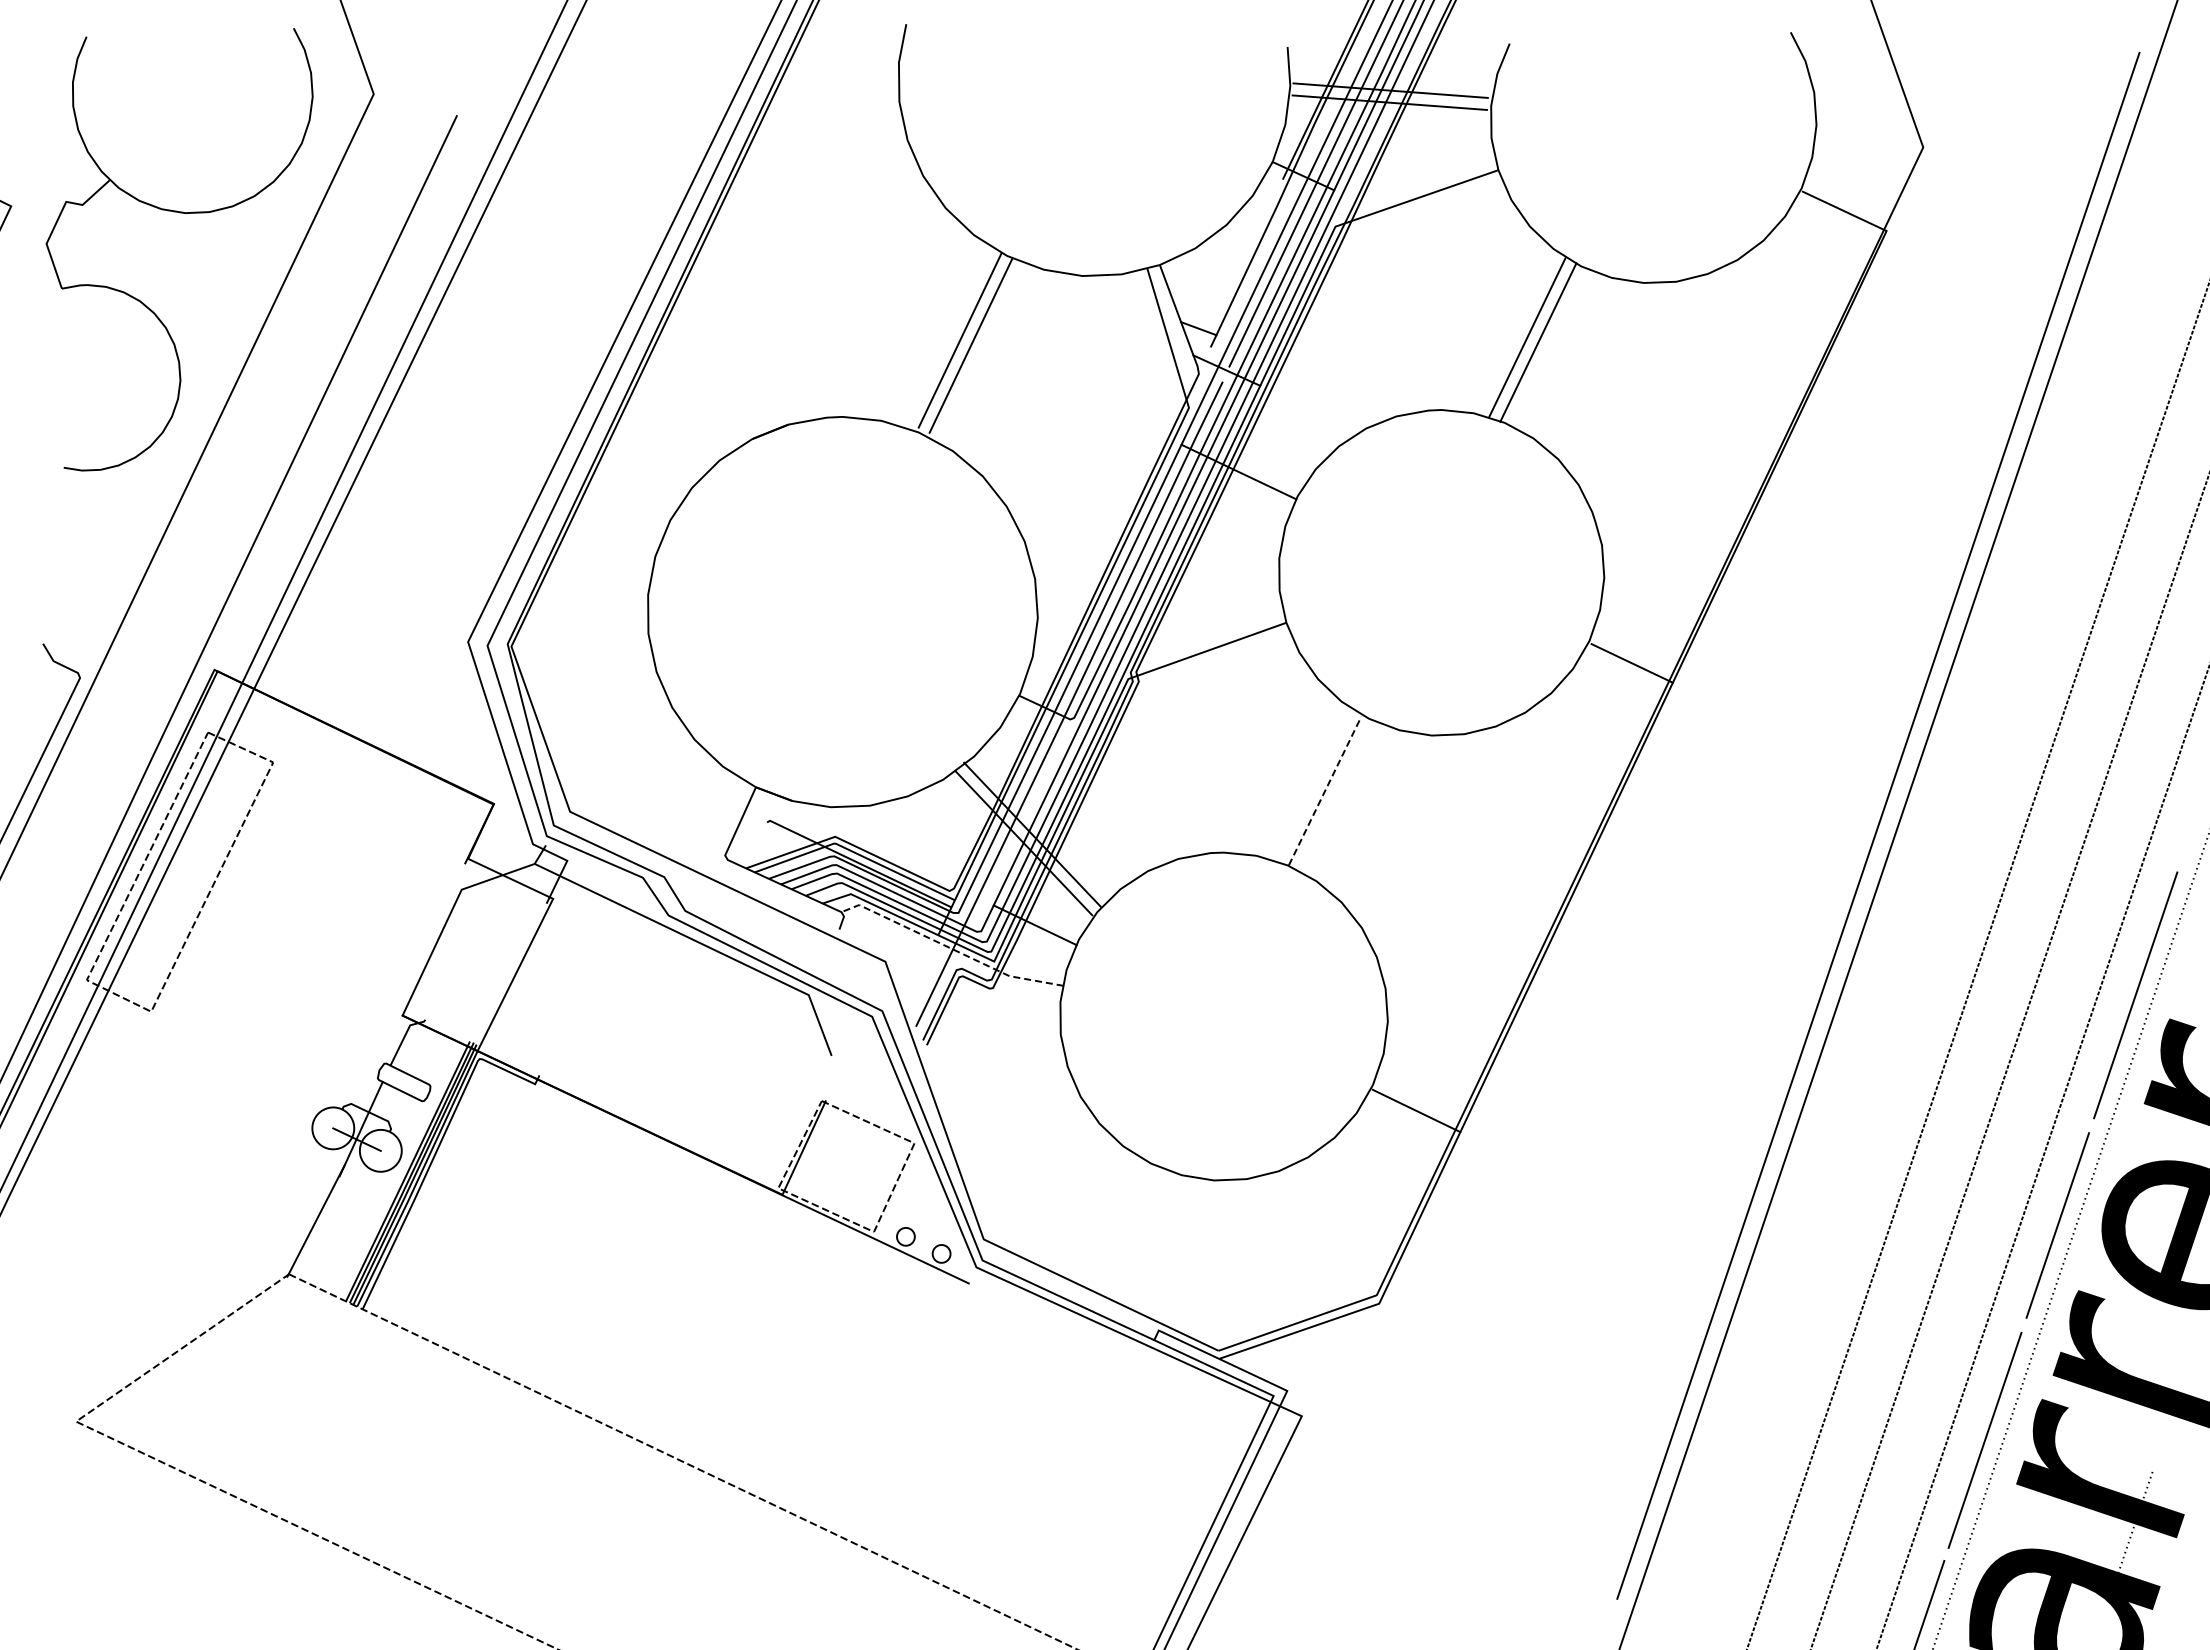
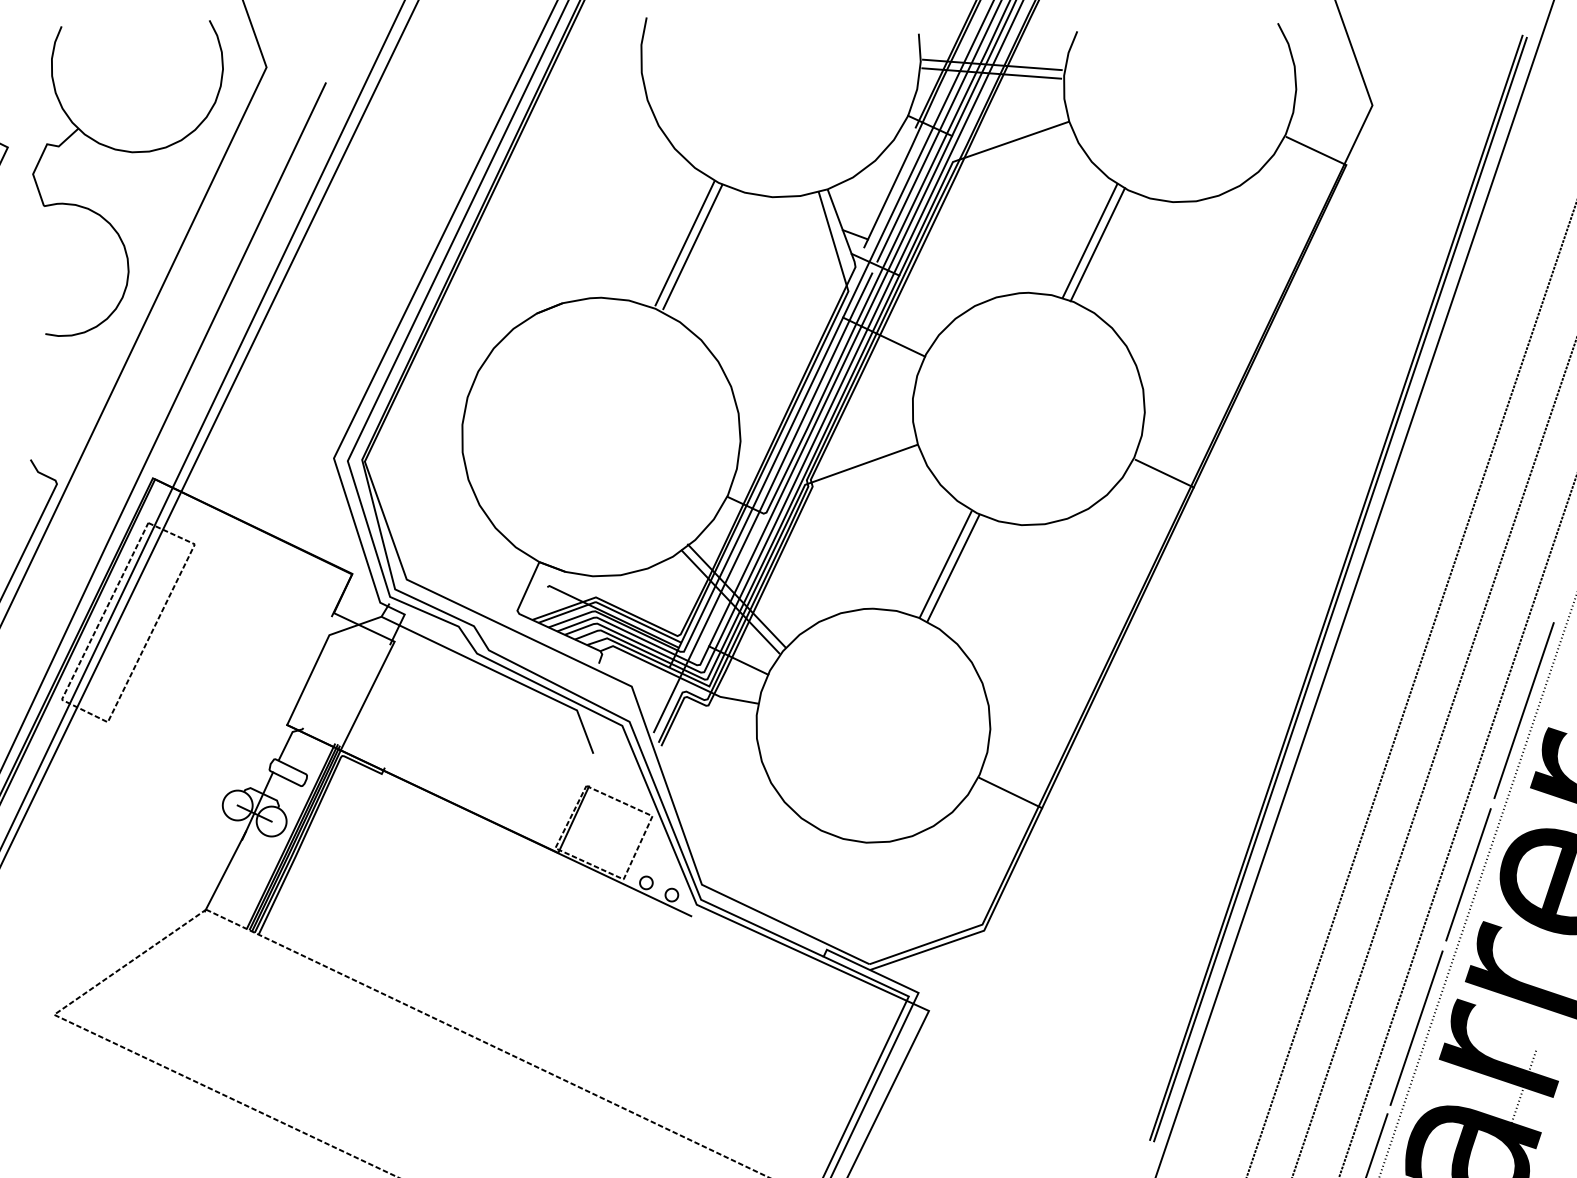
line: (1325, 790) -> (945, 564), dashed -> solid
line: (1335, 795) -> (953, 567), added
line: (1872, 822) -> (1336, 587), added
line: (950, 948) -> (678, 677), dashed -> solid

